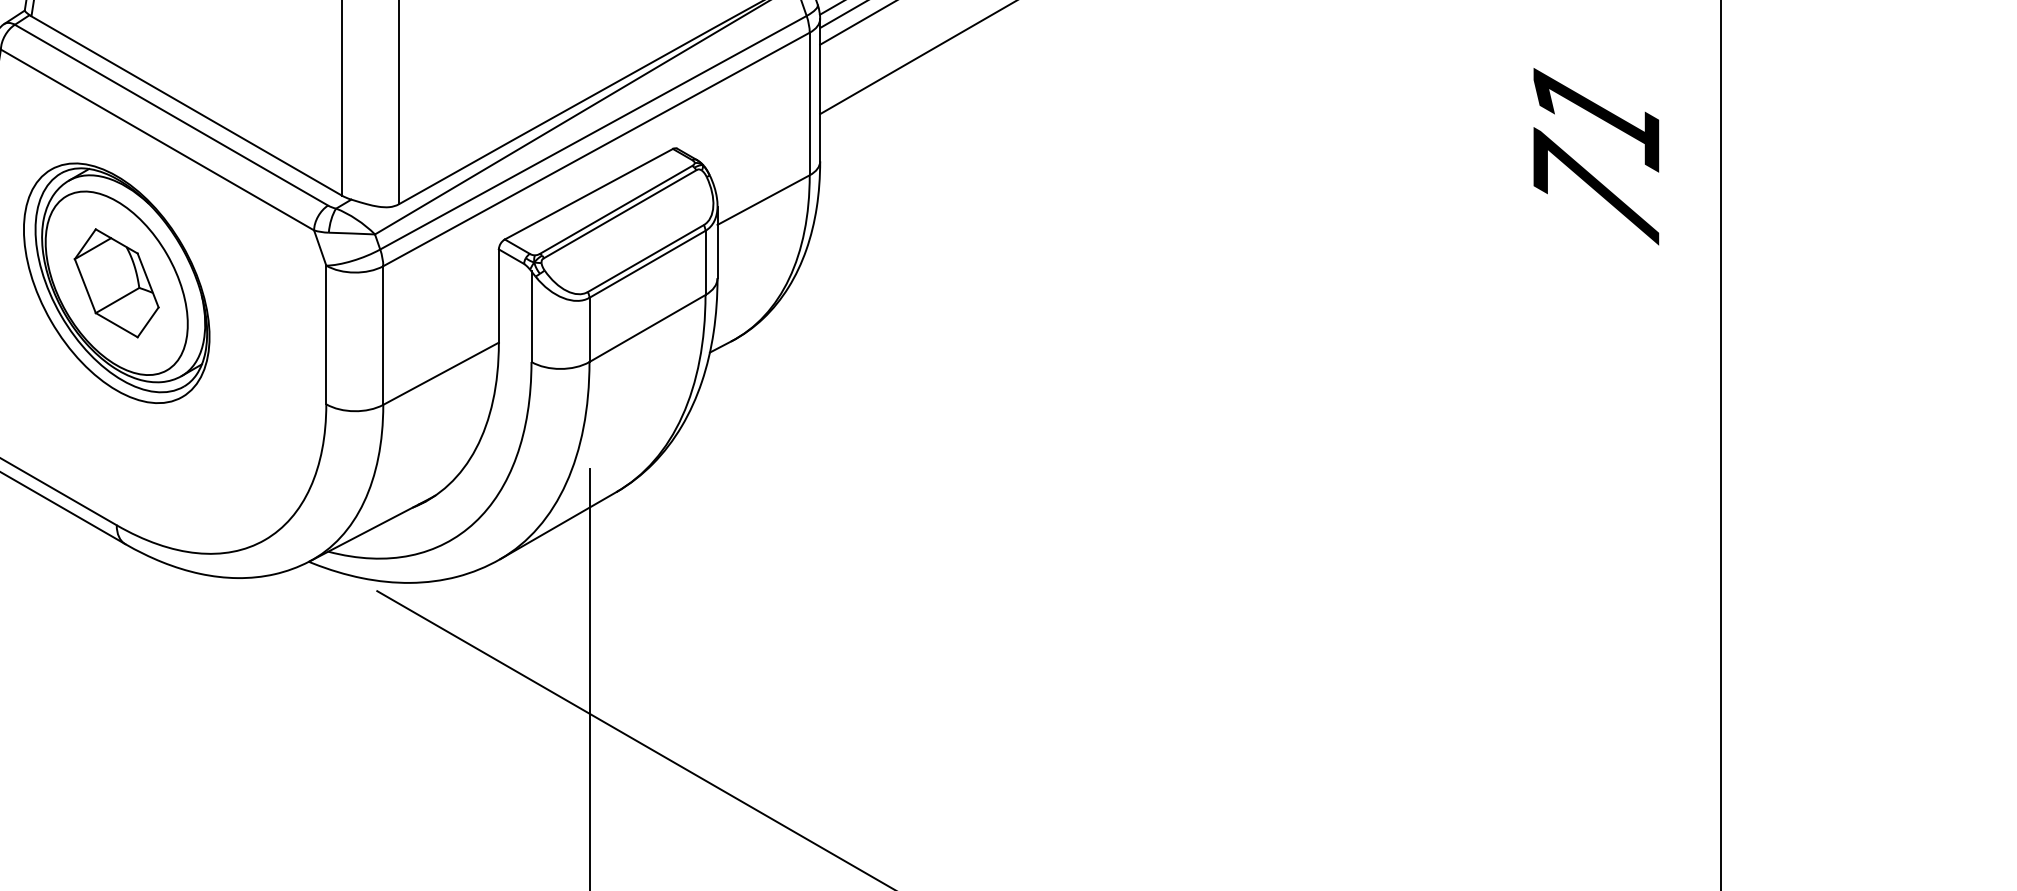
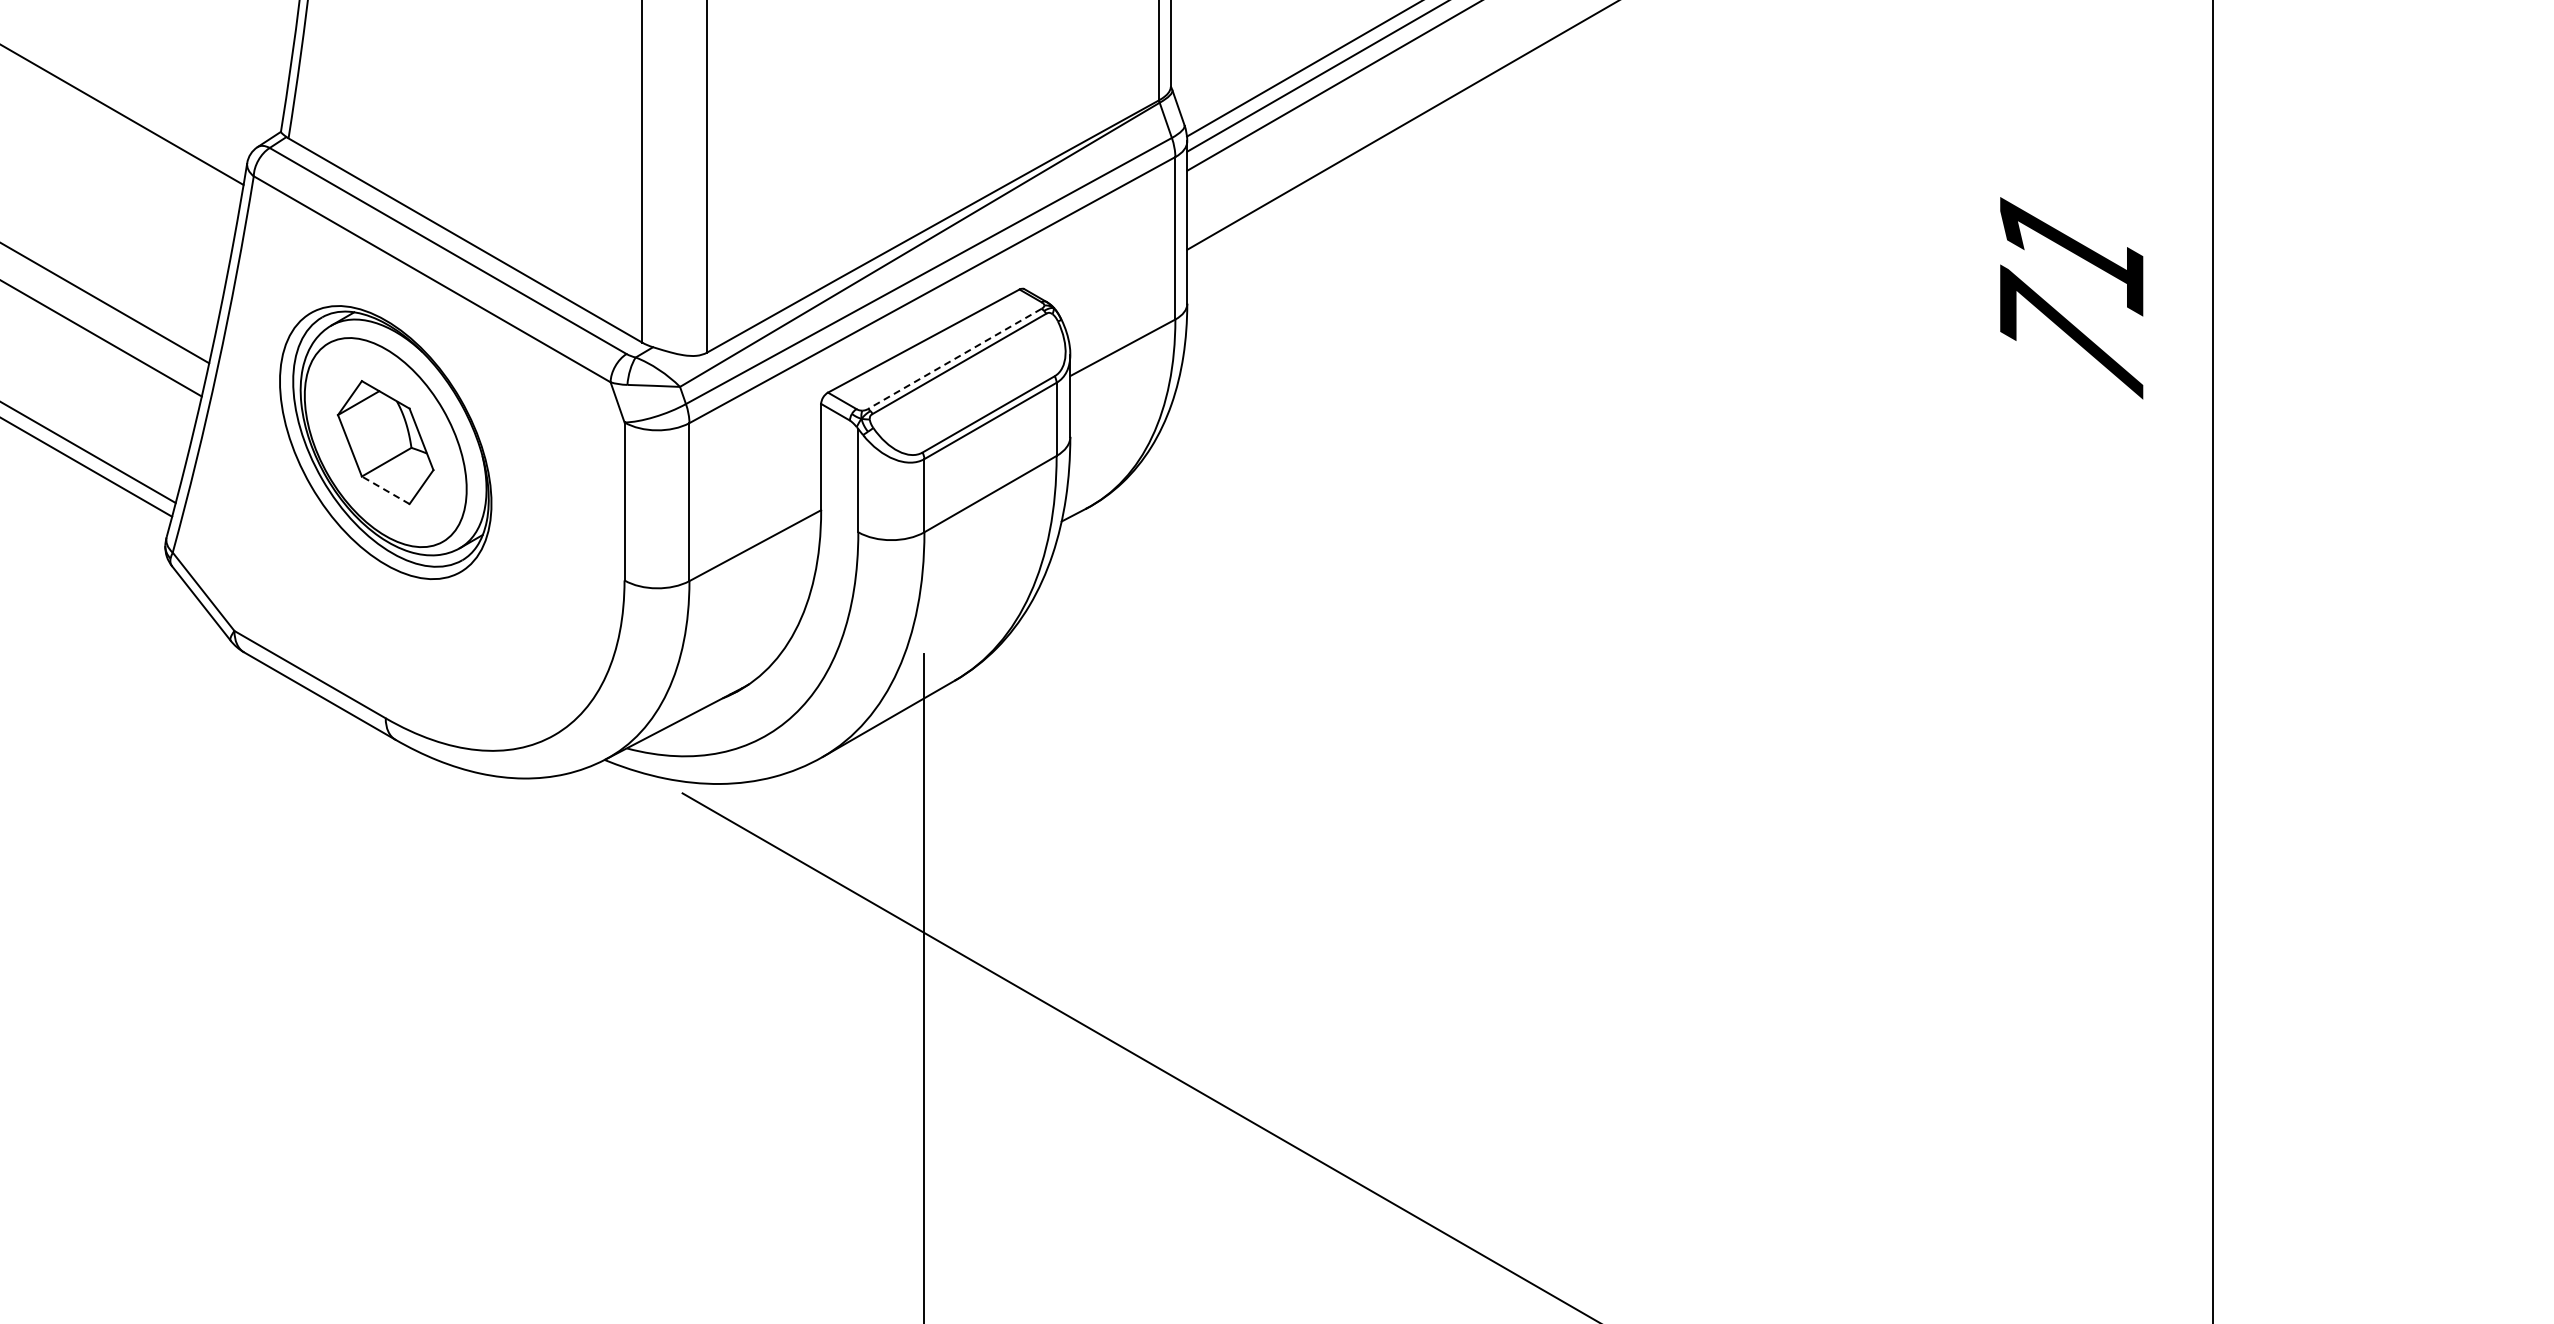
line: (615, 210) -> (954, 359), solid -> dashed
line: (116, 325) -> (385, 490), solid -> dashed

